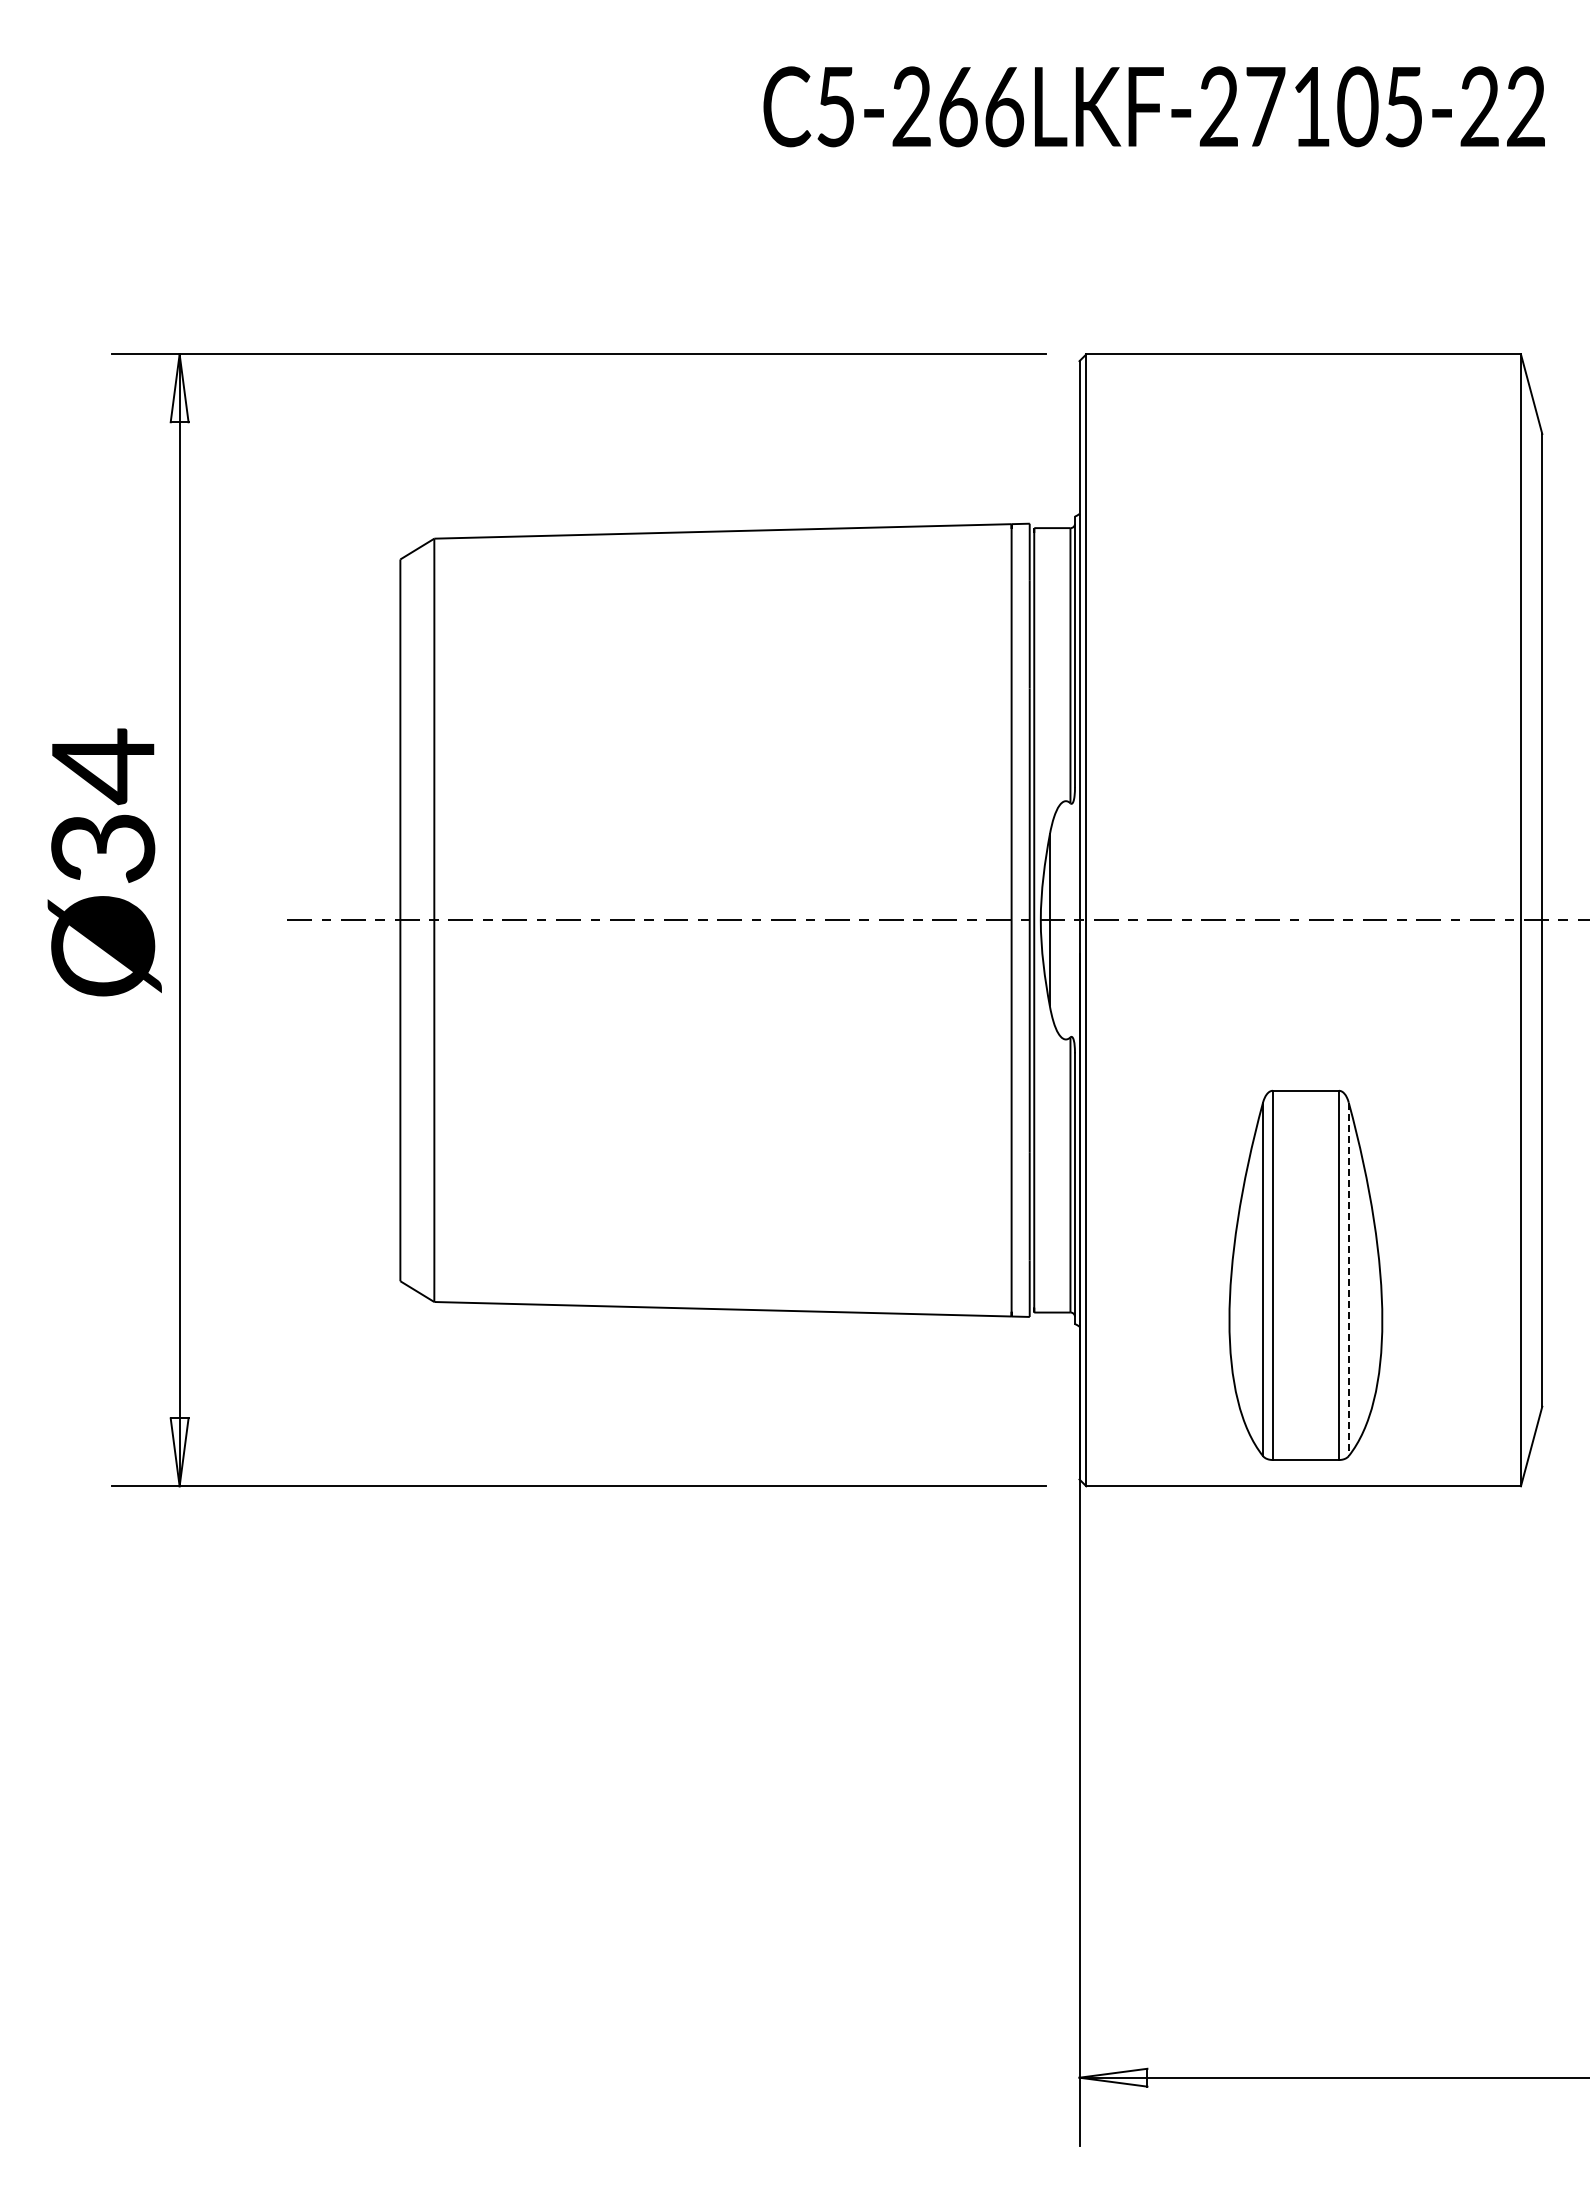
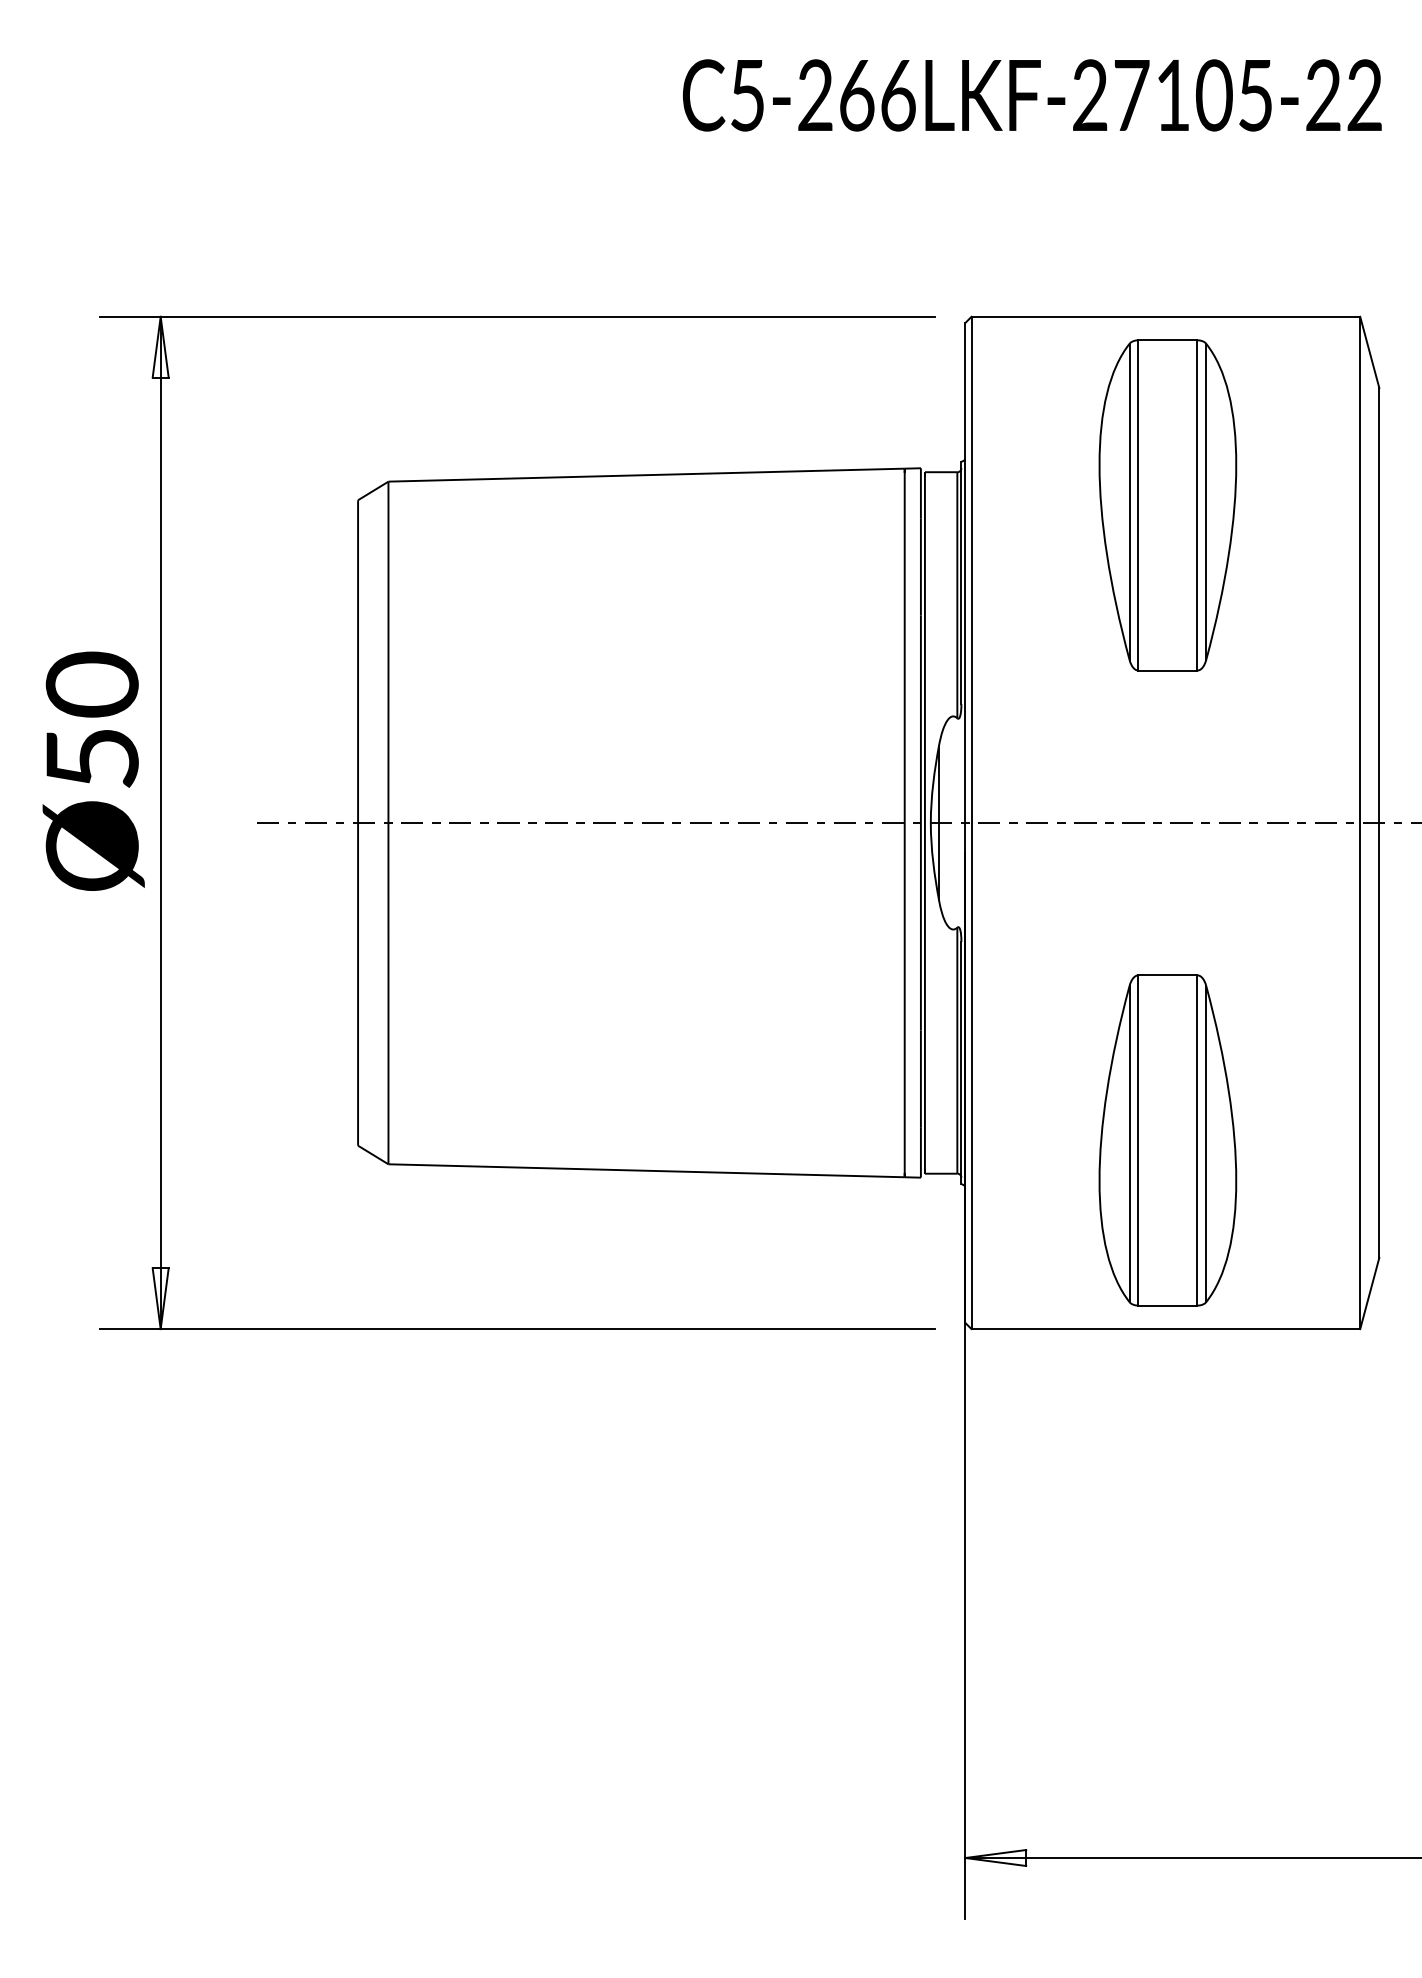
part: (1305, 564) -> (1167, 504), added
text: (103, 805) -> (92, 720), Ø34 -> Ø50
line: (1348, 1279) -> (1205, 1144), dashed -> solid

